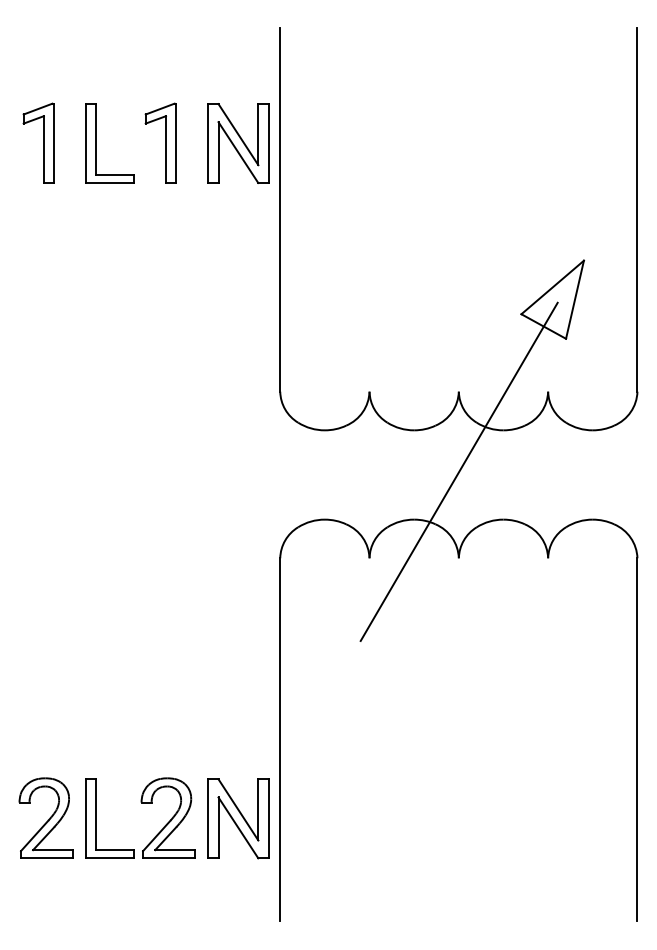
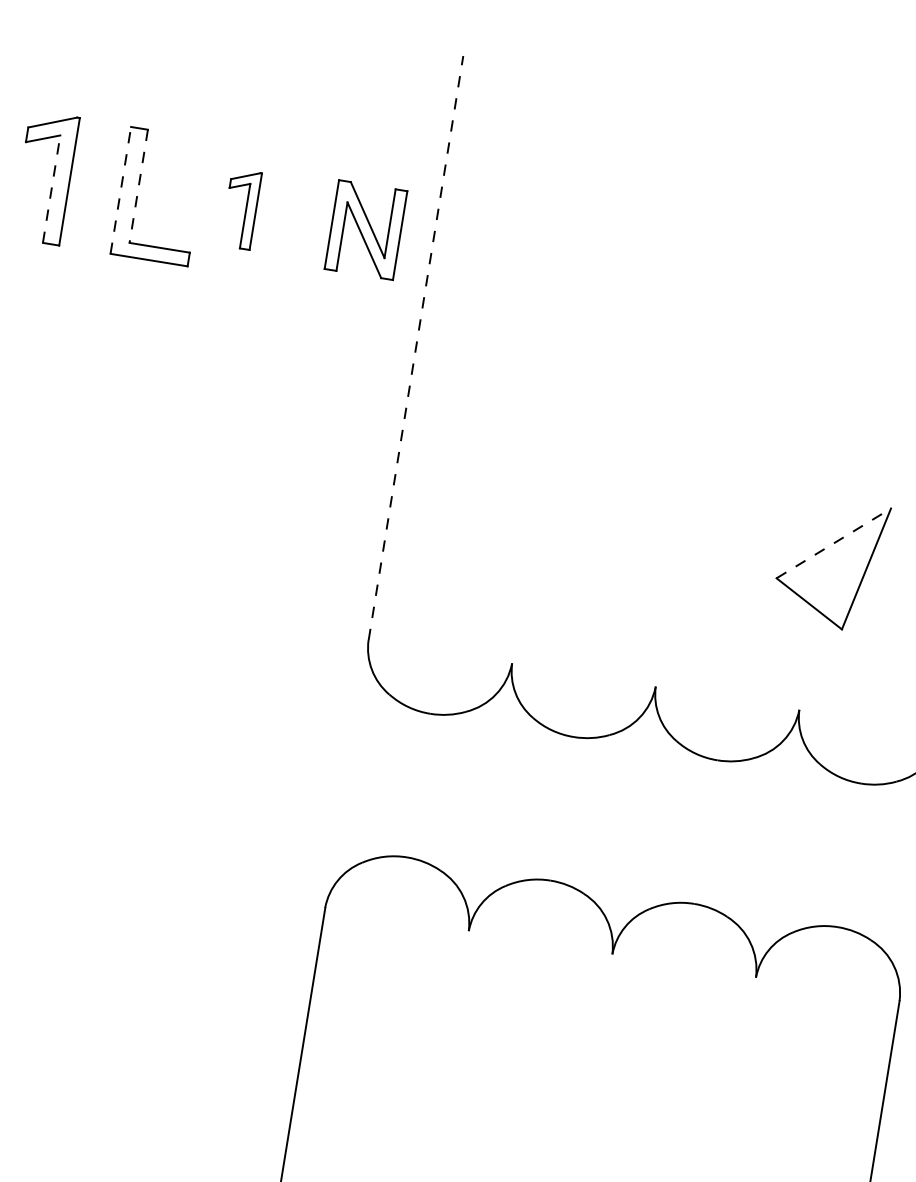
line: (96, 139) -> (138, 186), solid -> dashed
part: (160, 142) -> (240, 208), size x0.6
line: (85, 143) -> (120, 190), solid -> dashed
part: (238, 143) -> (366, 230), size x0.7
line: (43, 149) -> (51, 188), solid -> dashed
line: (280, 210) -> (416, 348), solid -> dashed
line: (553, 287) -> (835, 543), solid -> dashed
line: (458, 471) -> (634, 814), removed

